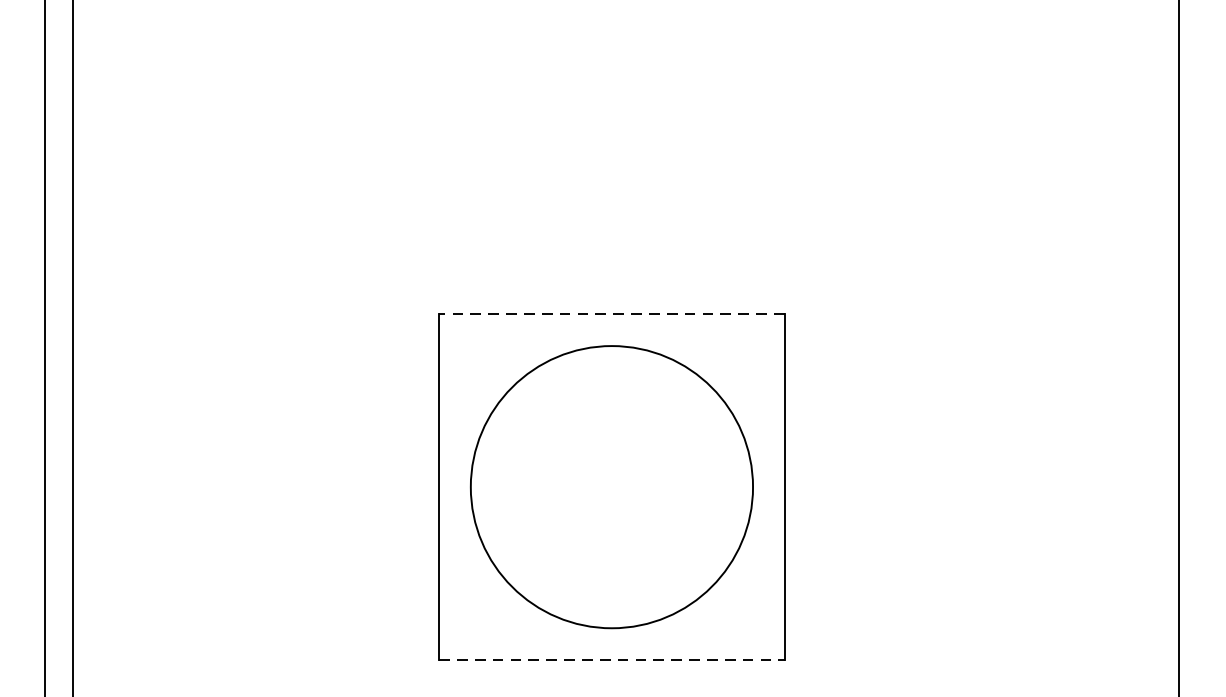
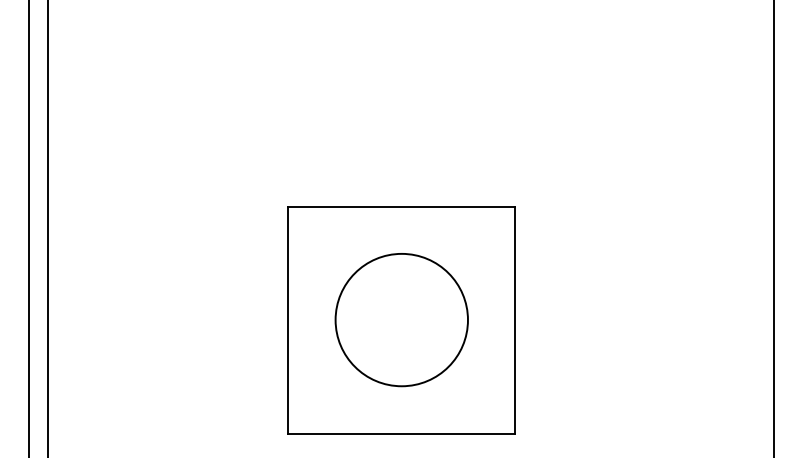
line: (611, 314) -> (401, 206), dashed -> solid
circle: (611, 486) -> (401, 319), size x0.71
line: (613, 659) -> (402, 433), dashed -> solid

